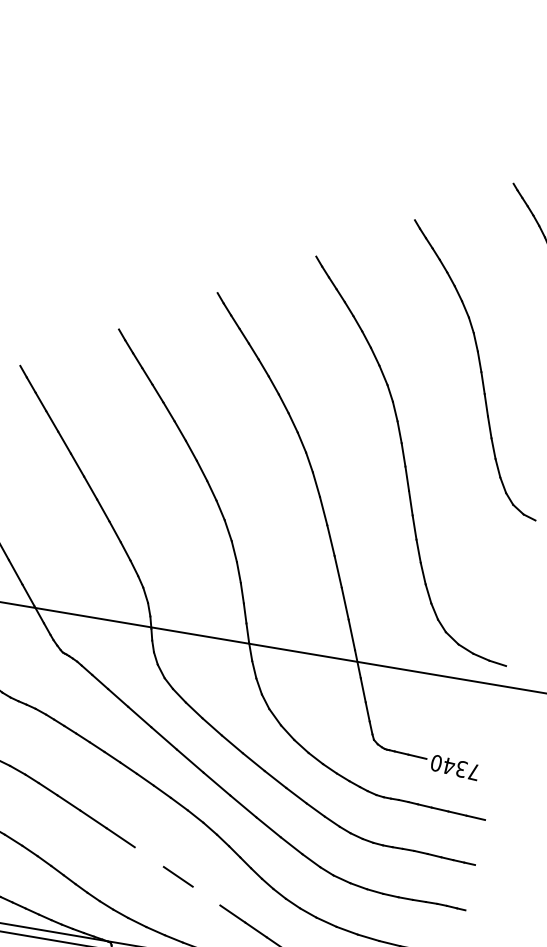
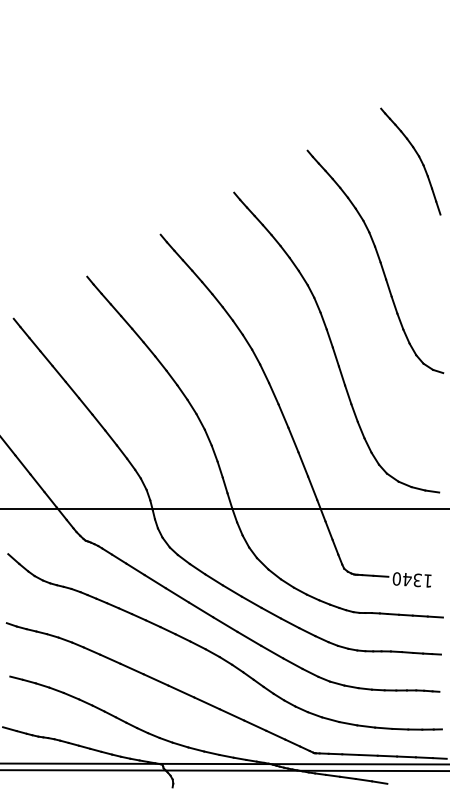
text: (473, 771) -> (427, 580), 7340 -> 1340
line: (149, 857) -> (181, 691), added
line: (205, 895) -> (231, 714), added

